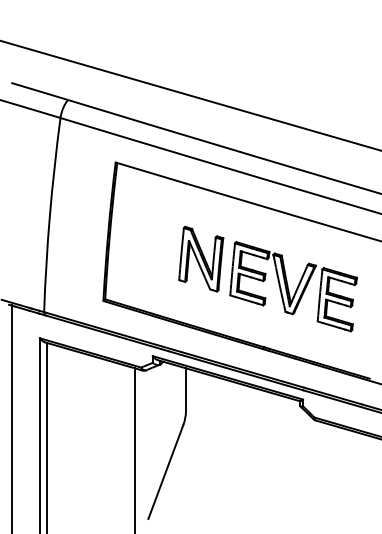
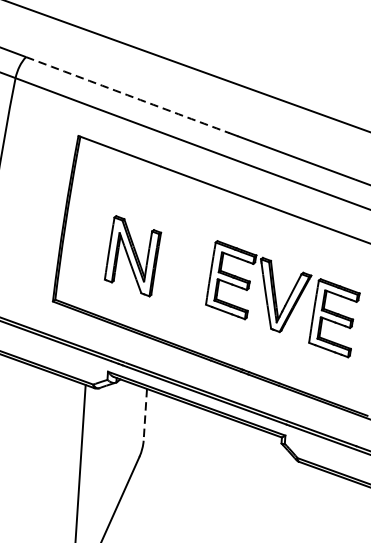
arc: (154, 126) -> (127, 95), solid -> dashed
part: (201, 258) -> (133, 255), moved
line: (185, 389) -> (144, 414), solid -> dashed

